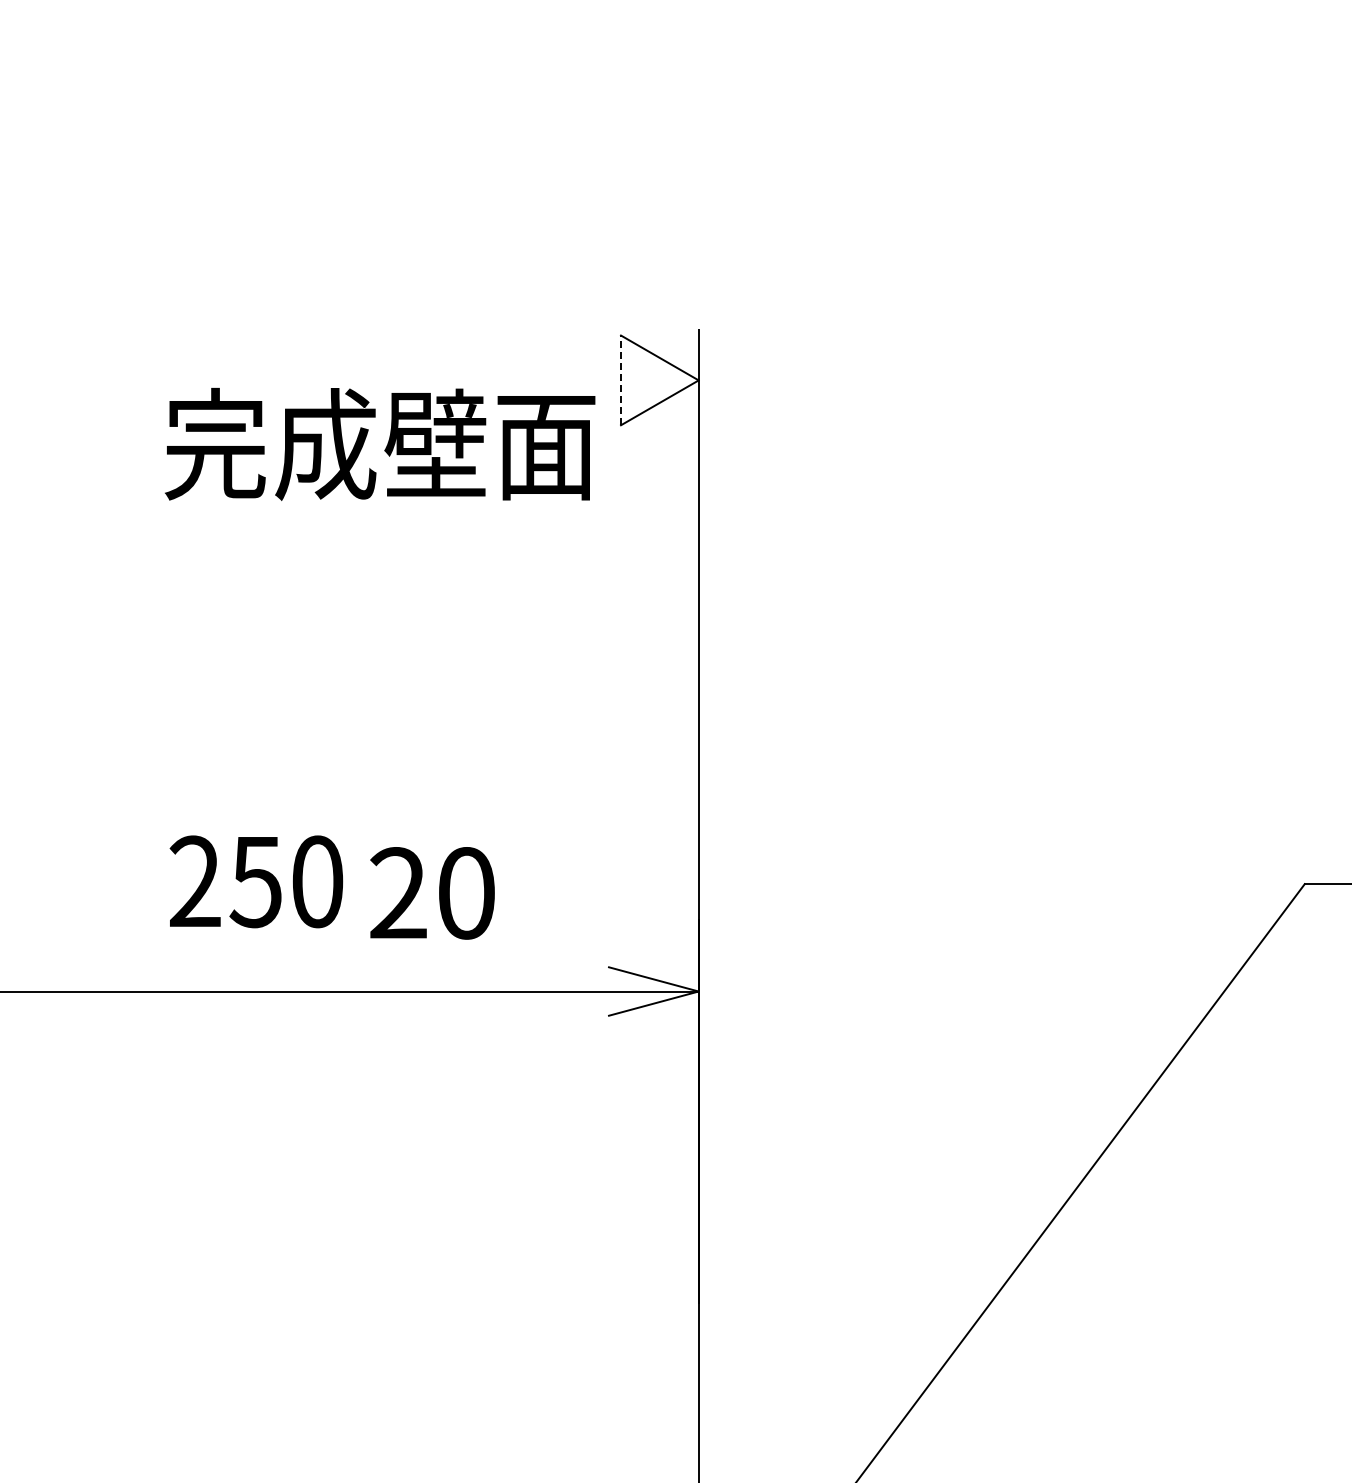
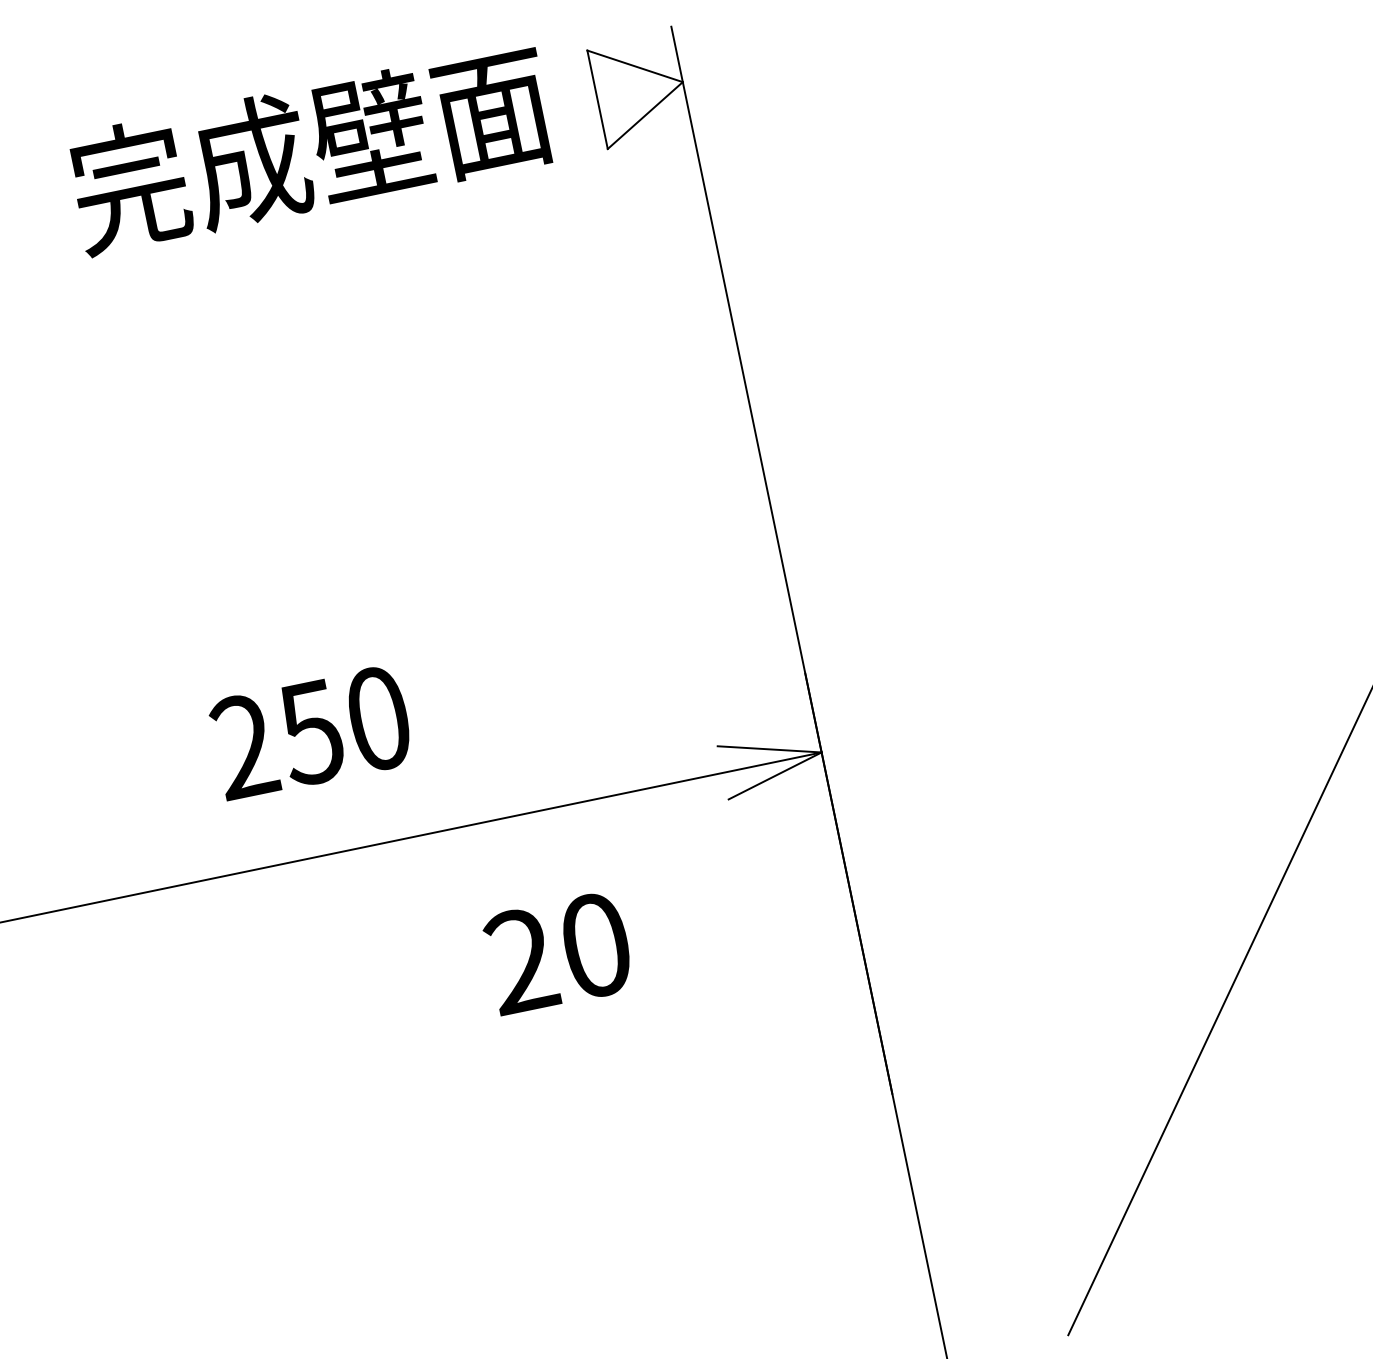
line: (621, 380) -> (598, 99), dashed -> solid
text: (380, 444) -> (310, 148), moved
text: (432, 893) -> (558, 953), moved

